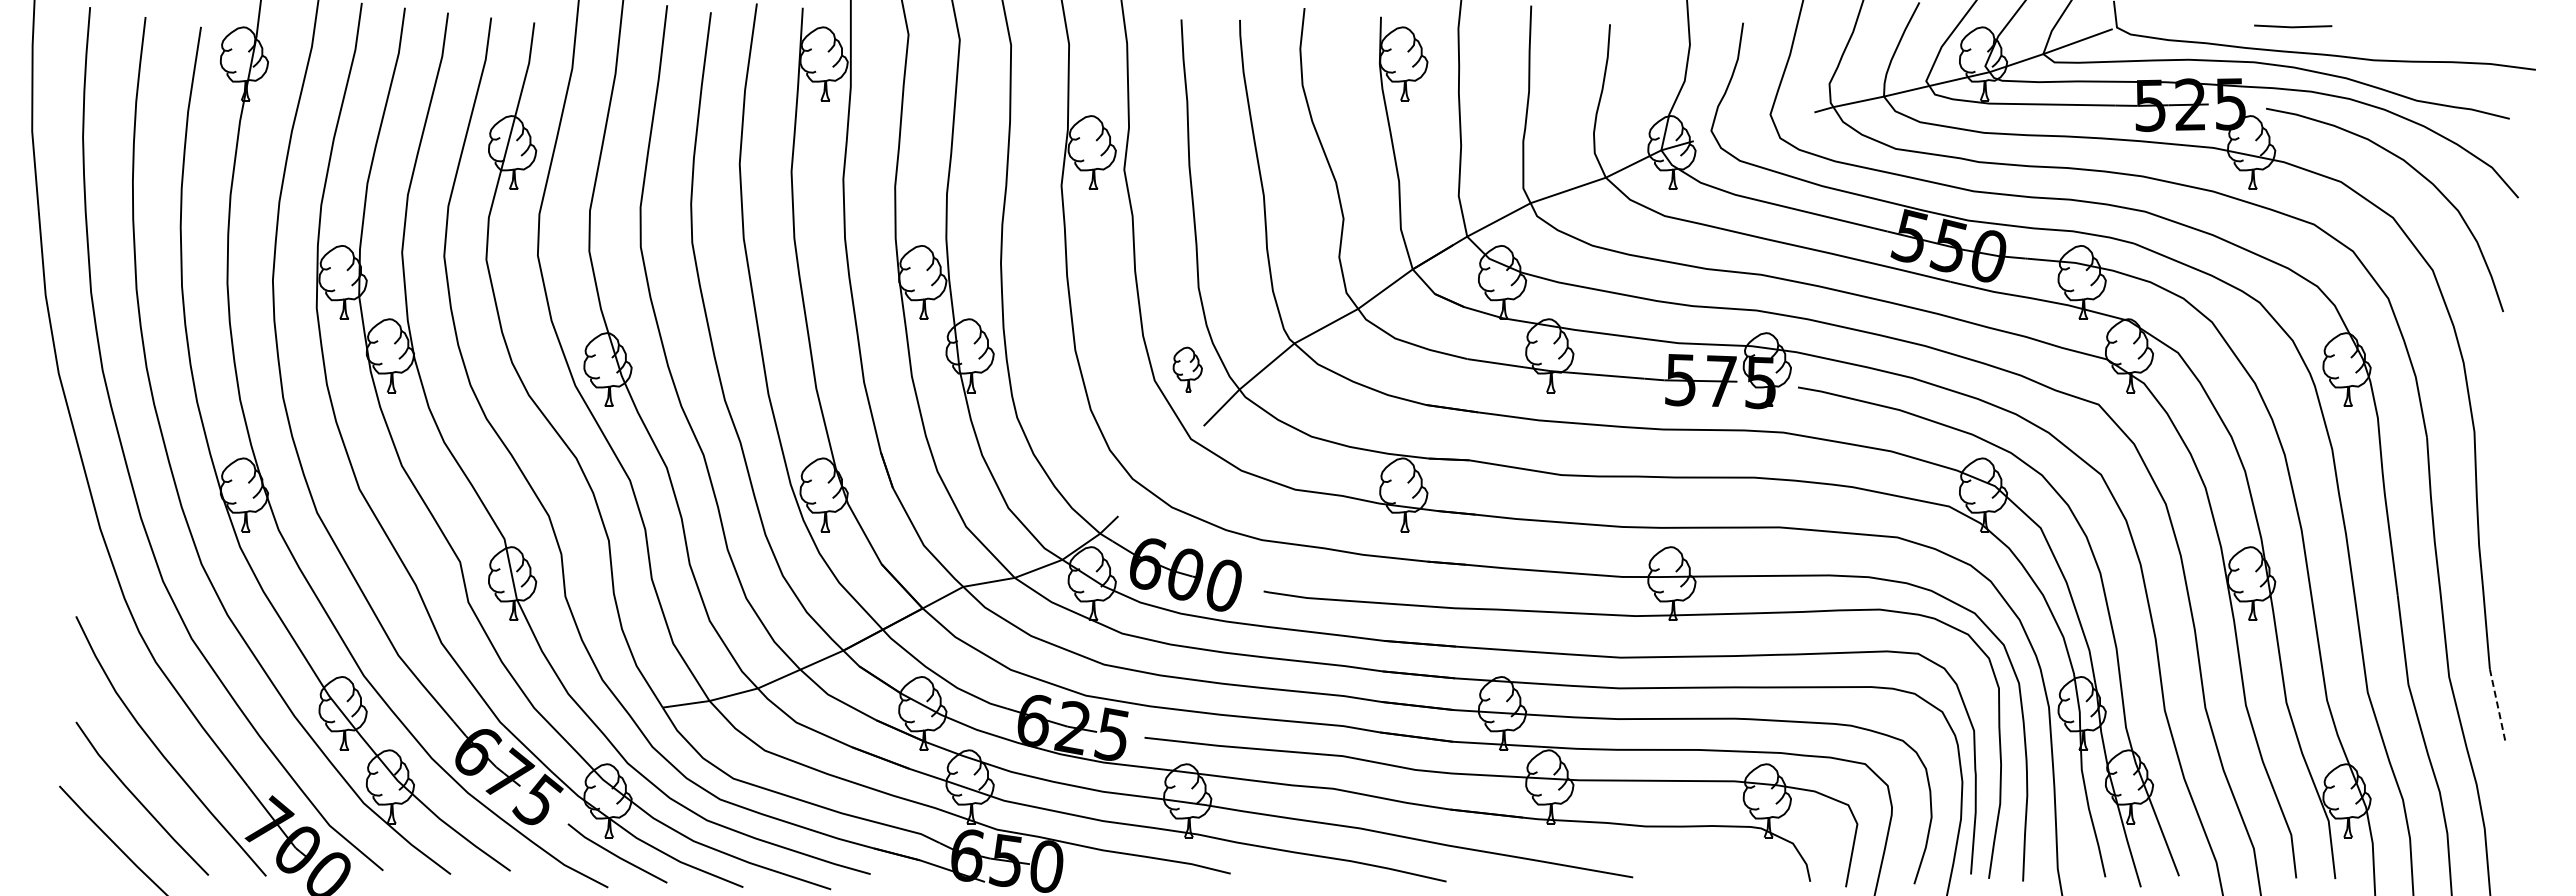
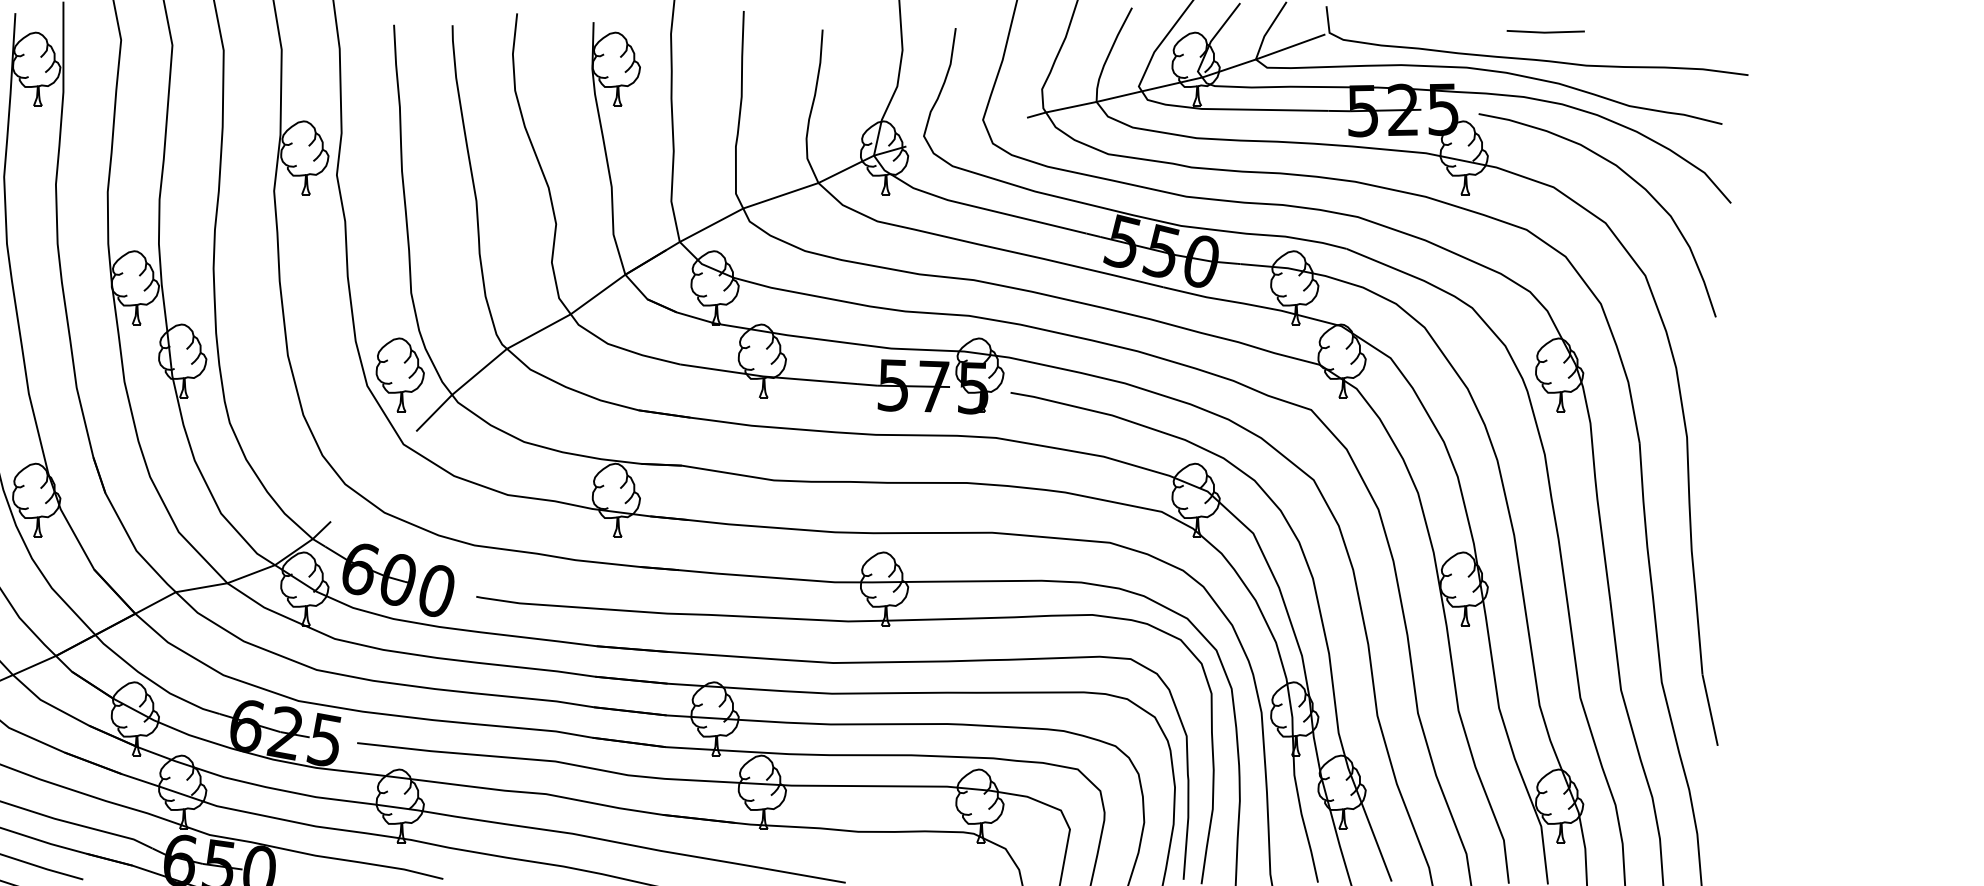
line: (2293, 26) -> (1546, 31), moved
part: (1187, 369) -> (400, 374), size x1.67
line: (2497, 705) -> (1710, 710), dashed -> solid

